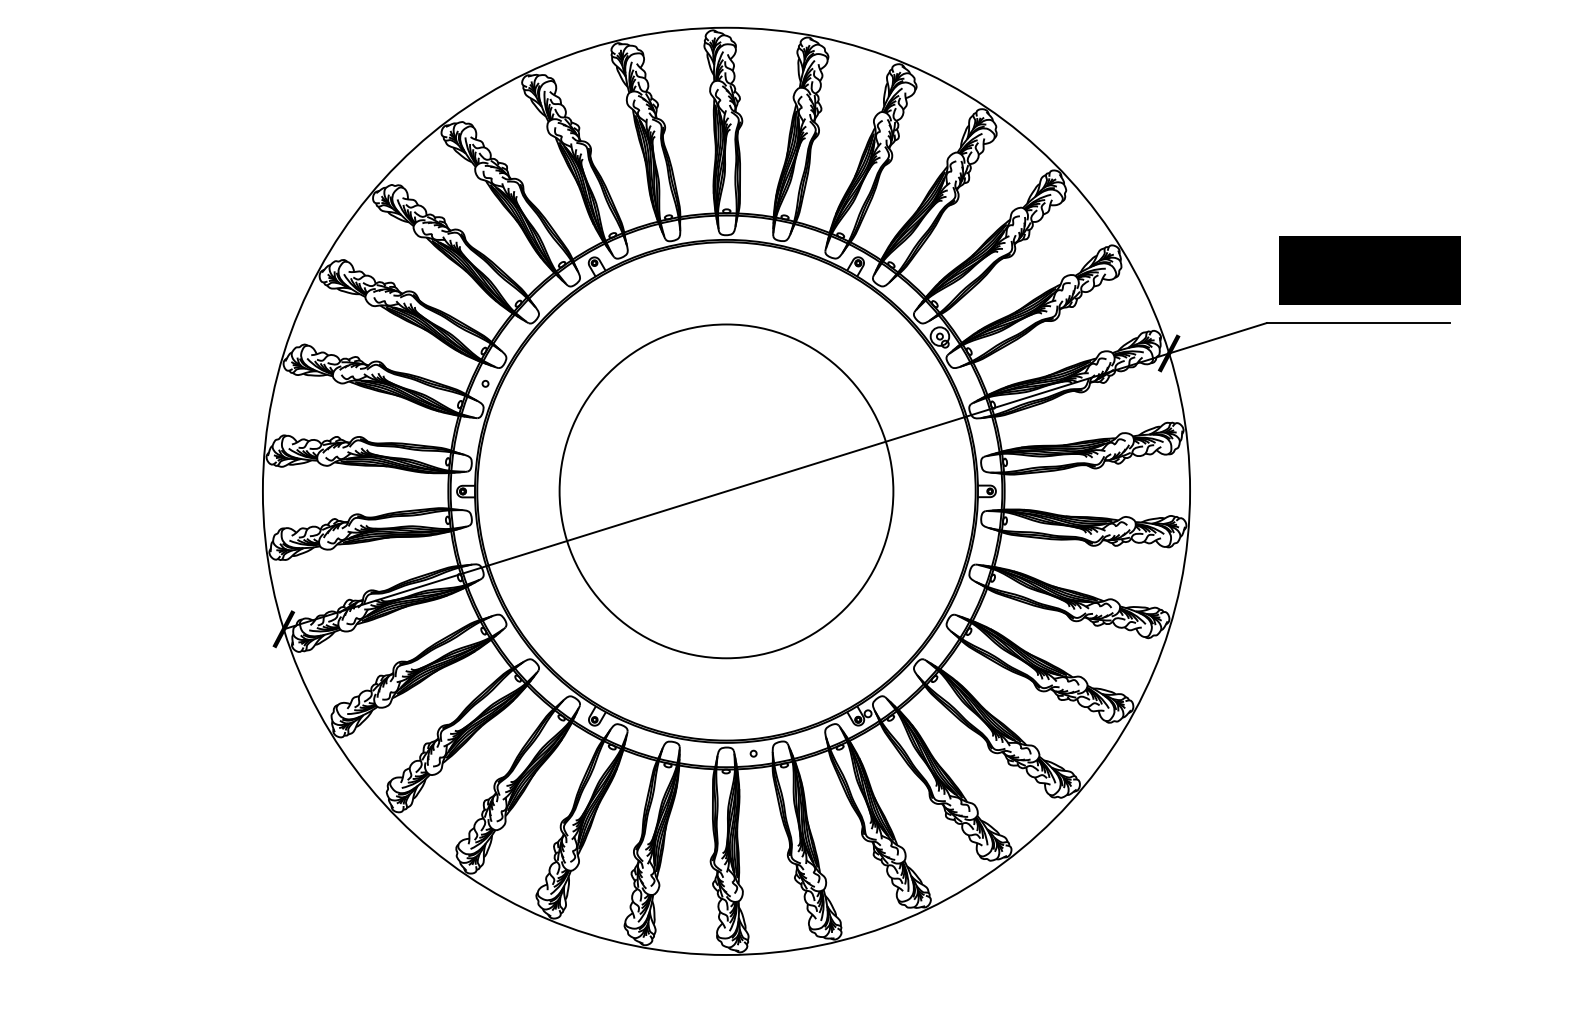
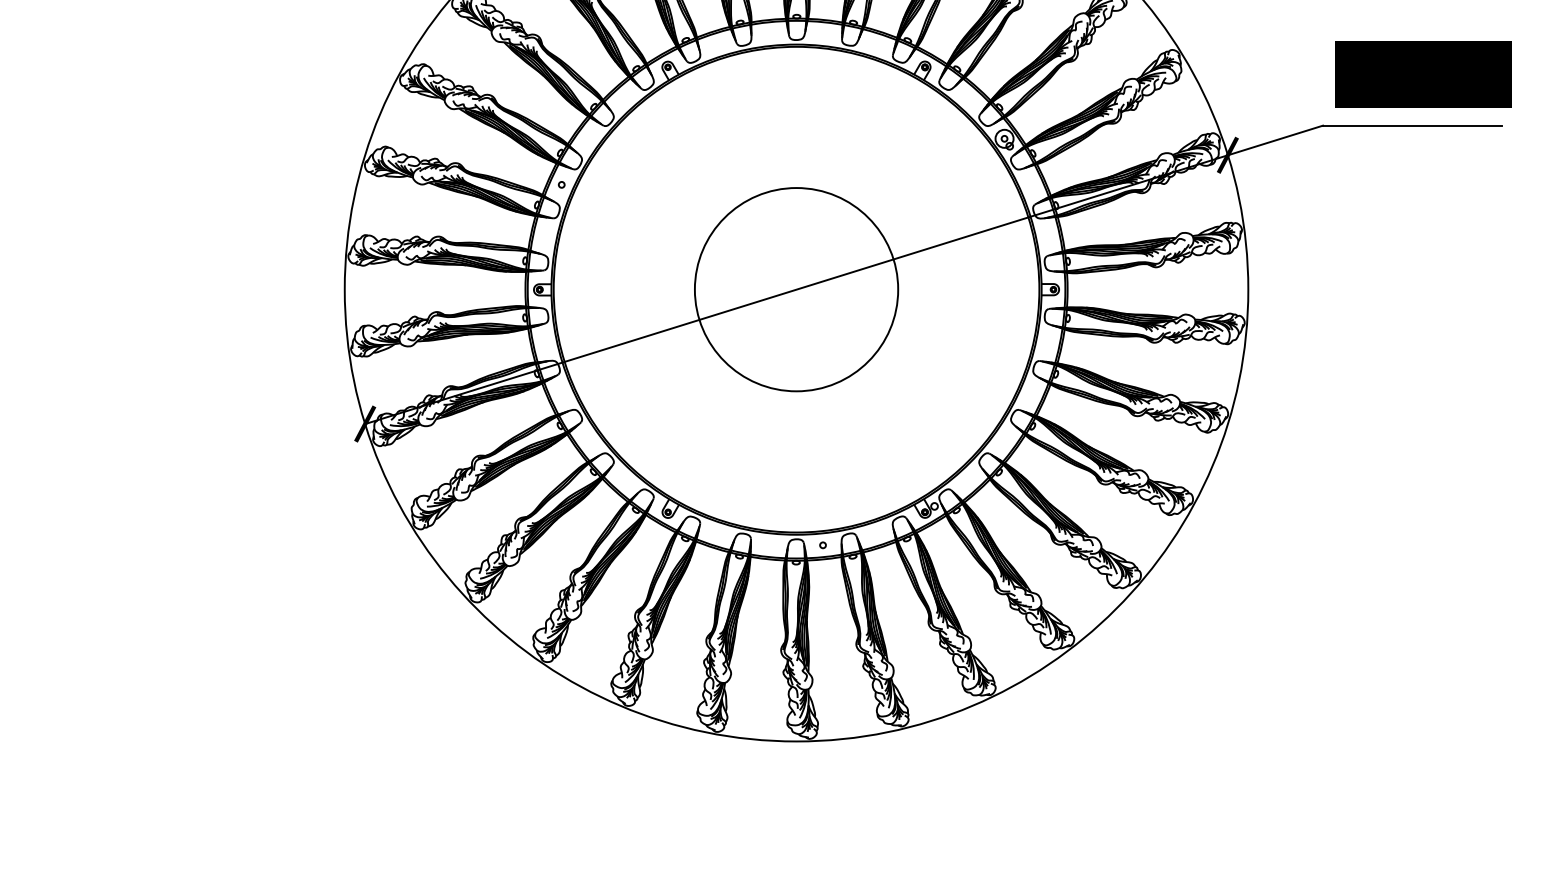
circle: (726, 491) -> (796, 289), size x0.62

